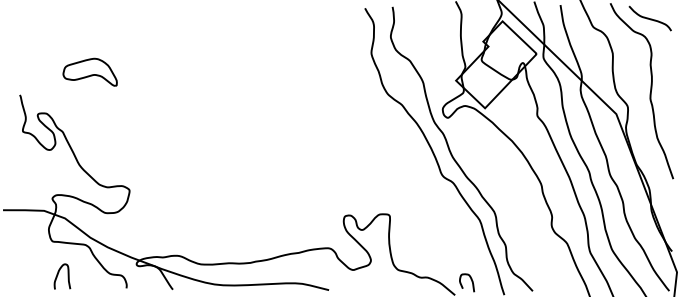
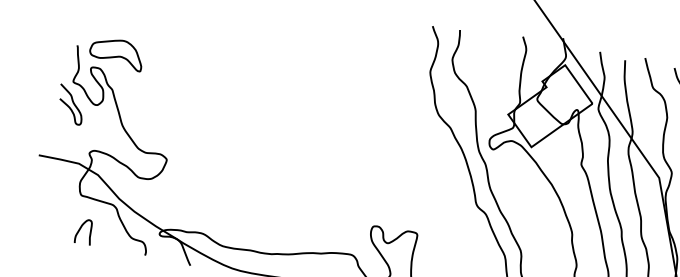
part: (89, 71) -> (116, 52), moved
curve: (24, 156) -> (70, 106), added

